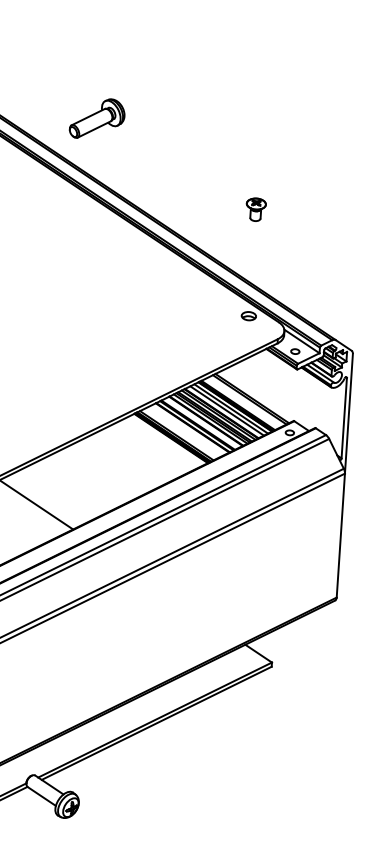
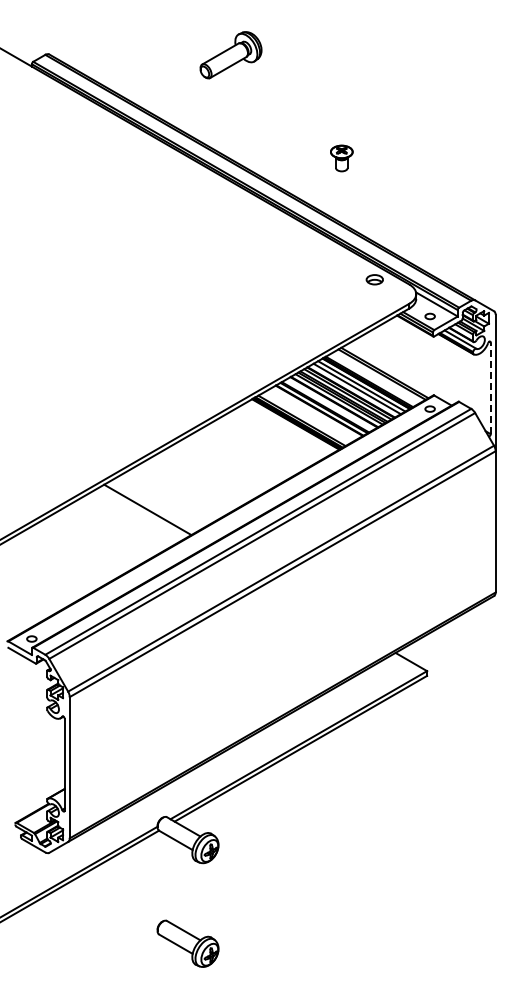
part: (96, 119) -> (230, 55), moved
part: (255, 209) -> (341, 158), moved
line: (344, 418) -> (490, 388), solid -> dashed

